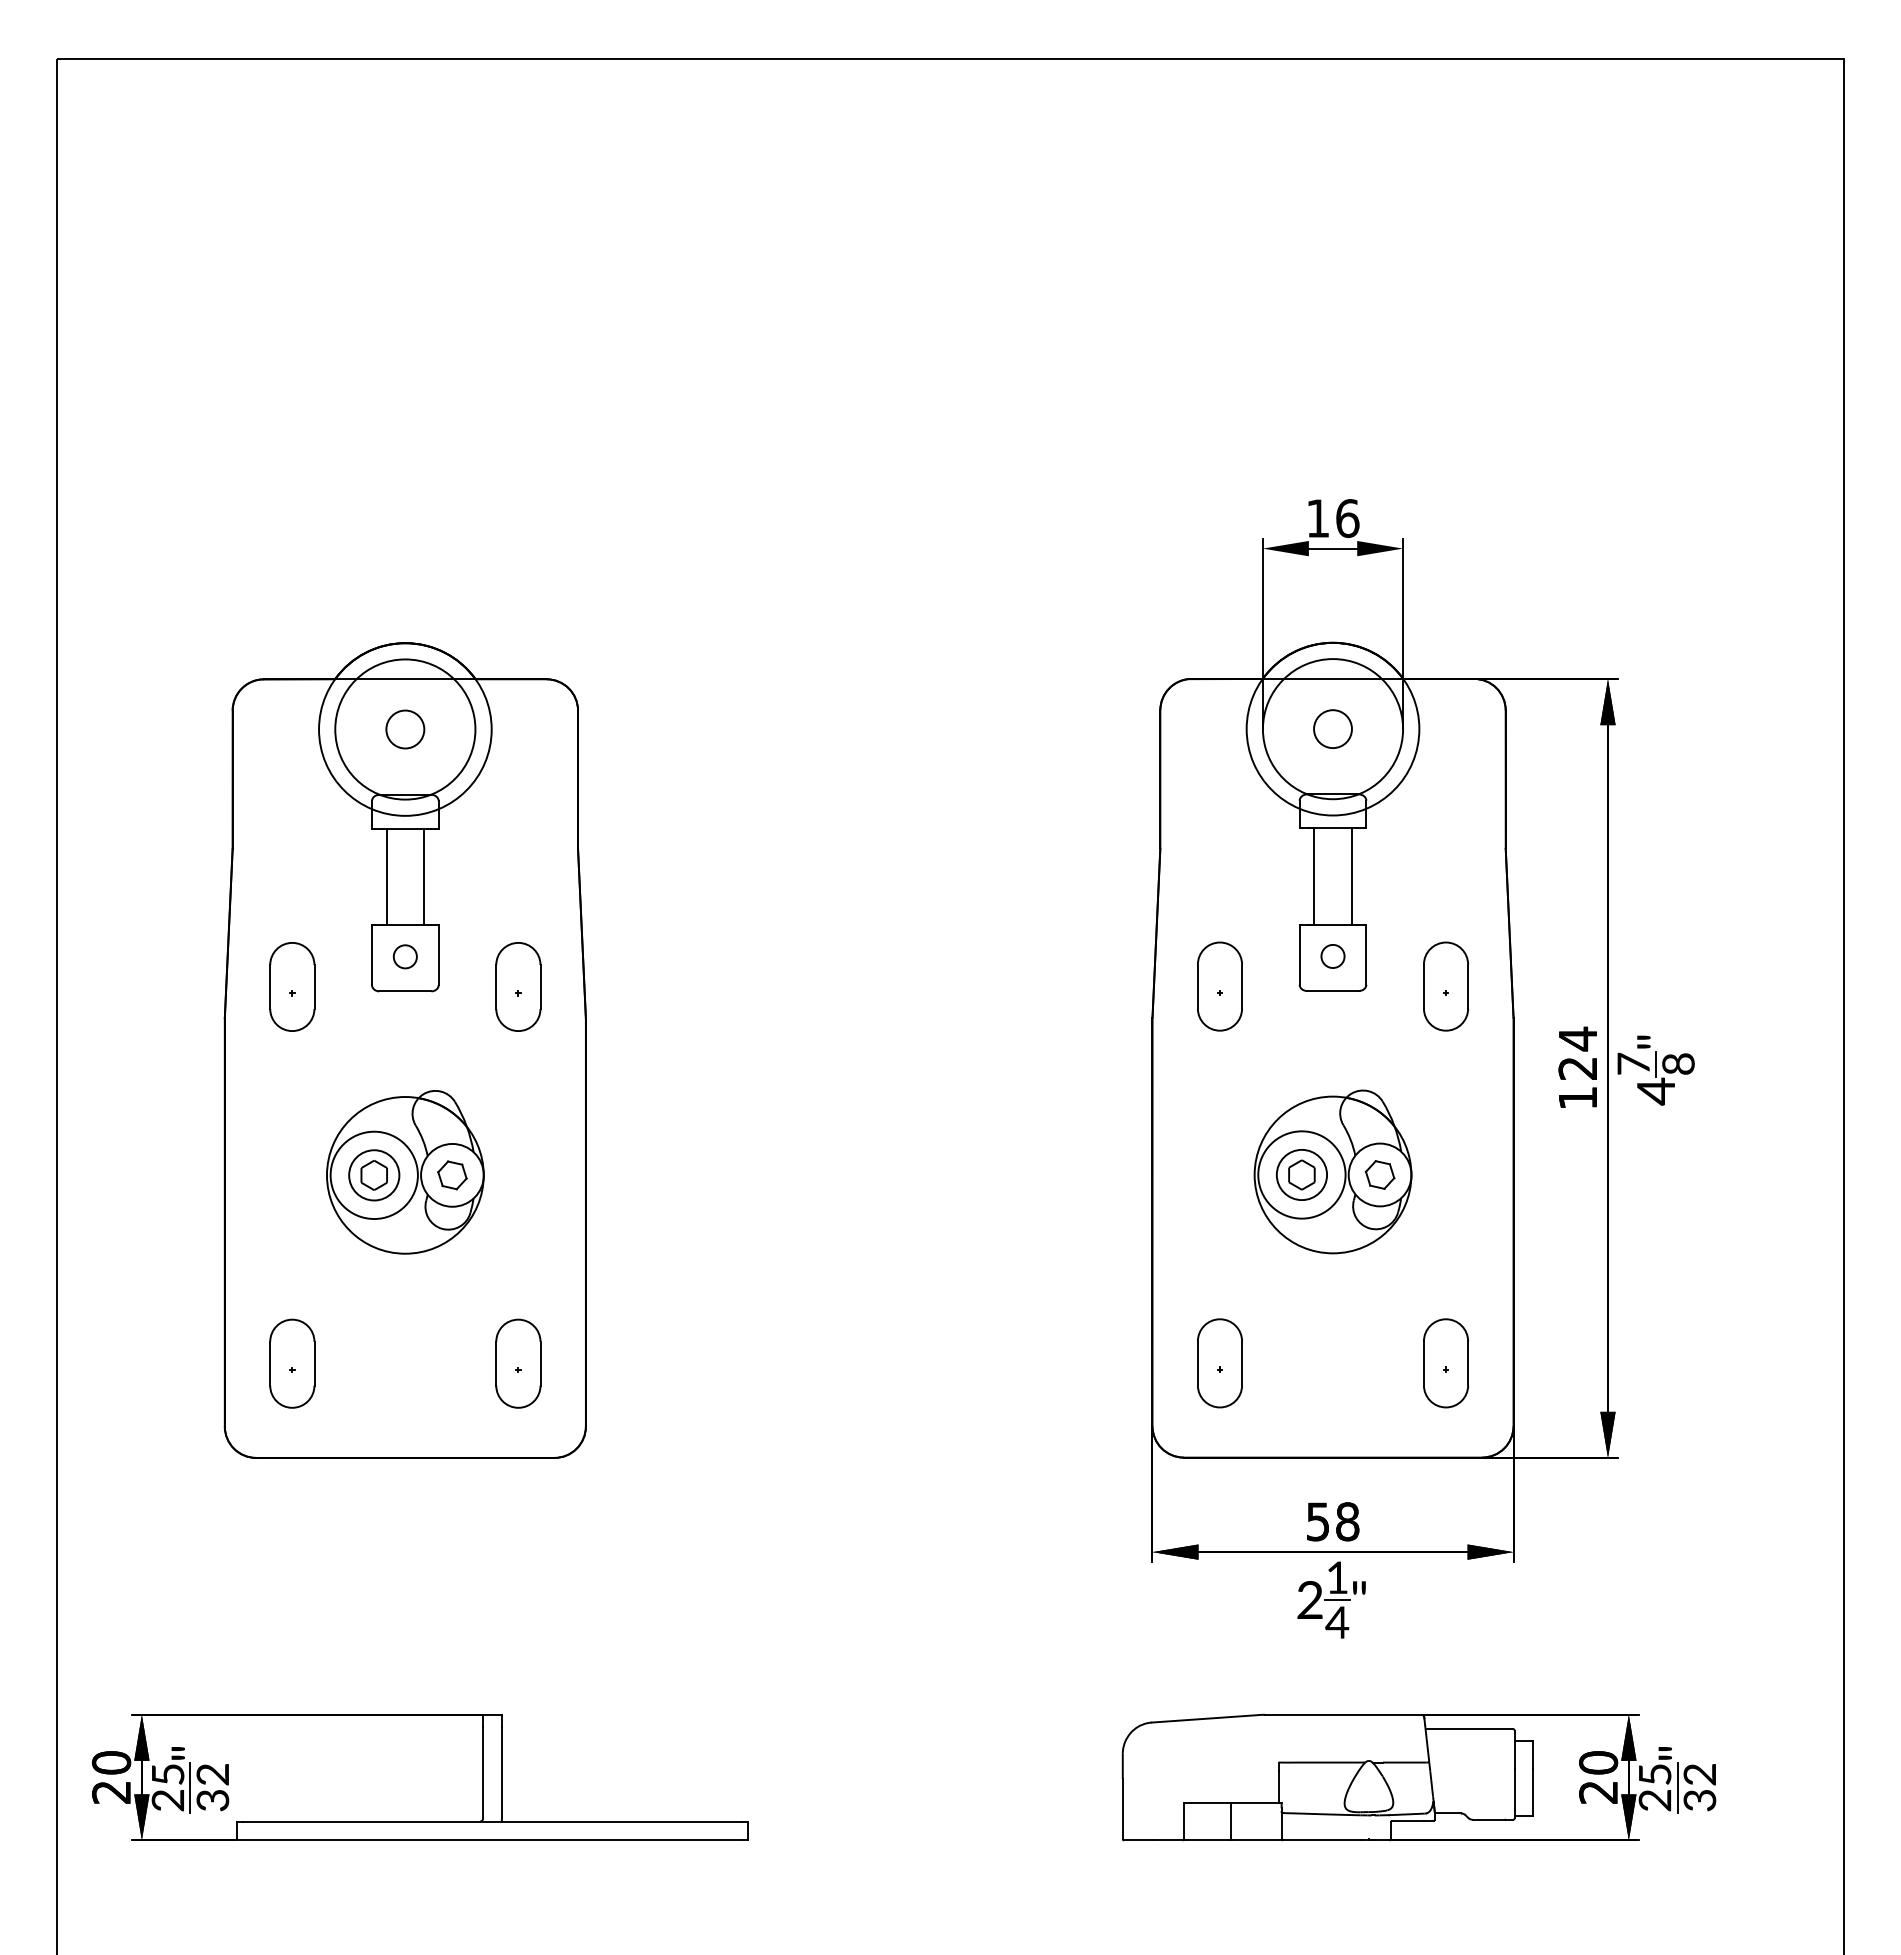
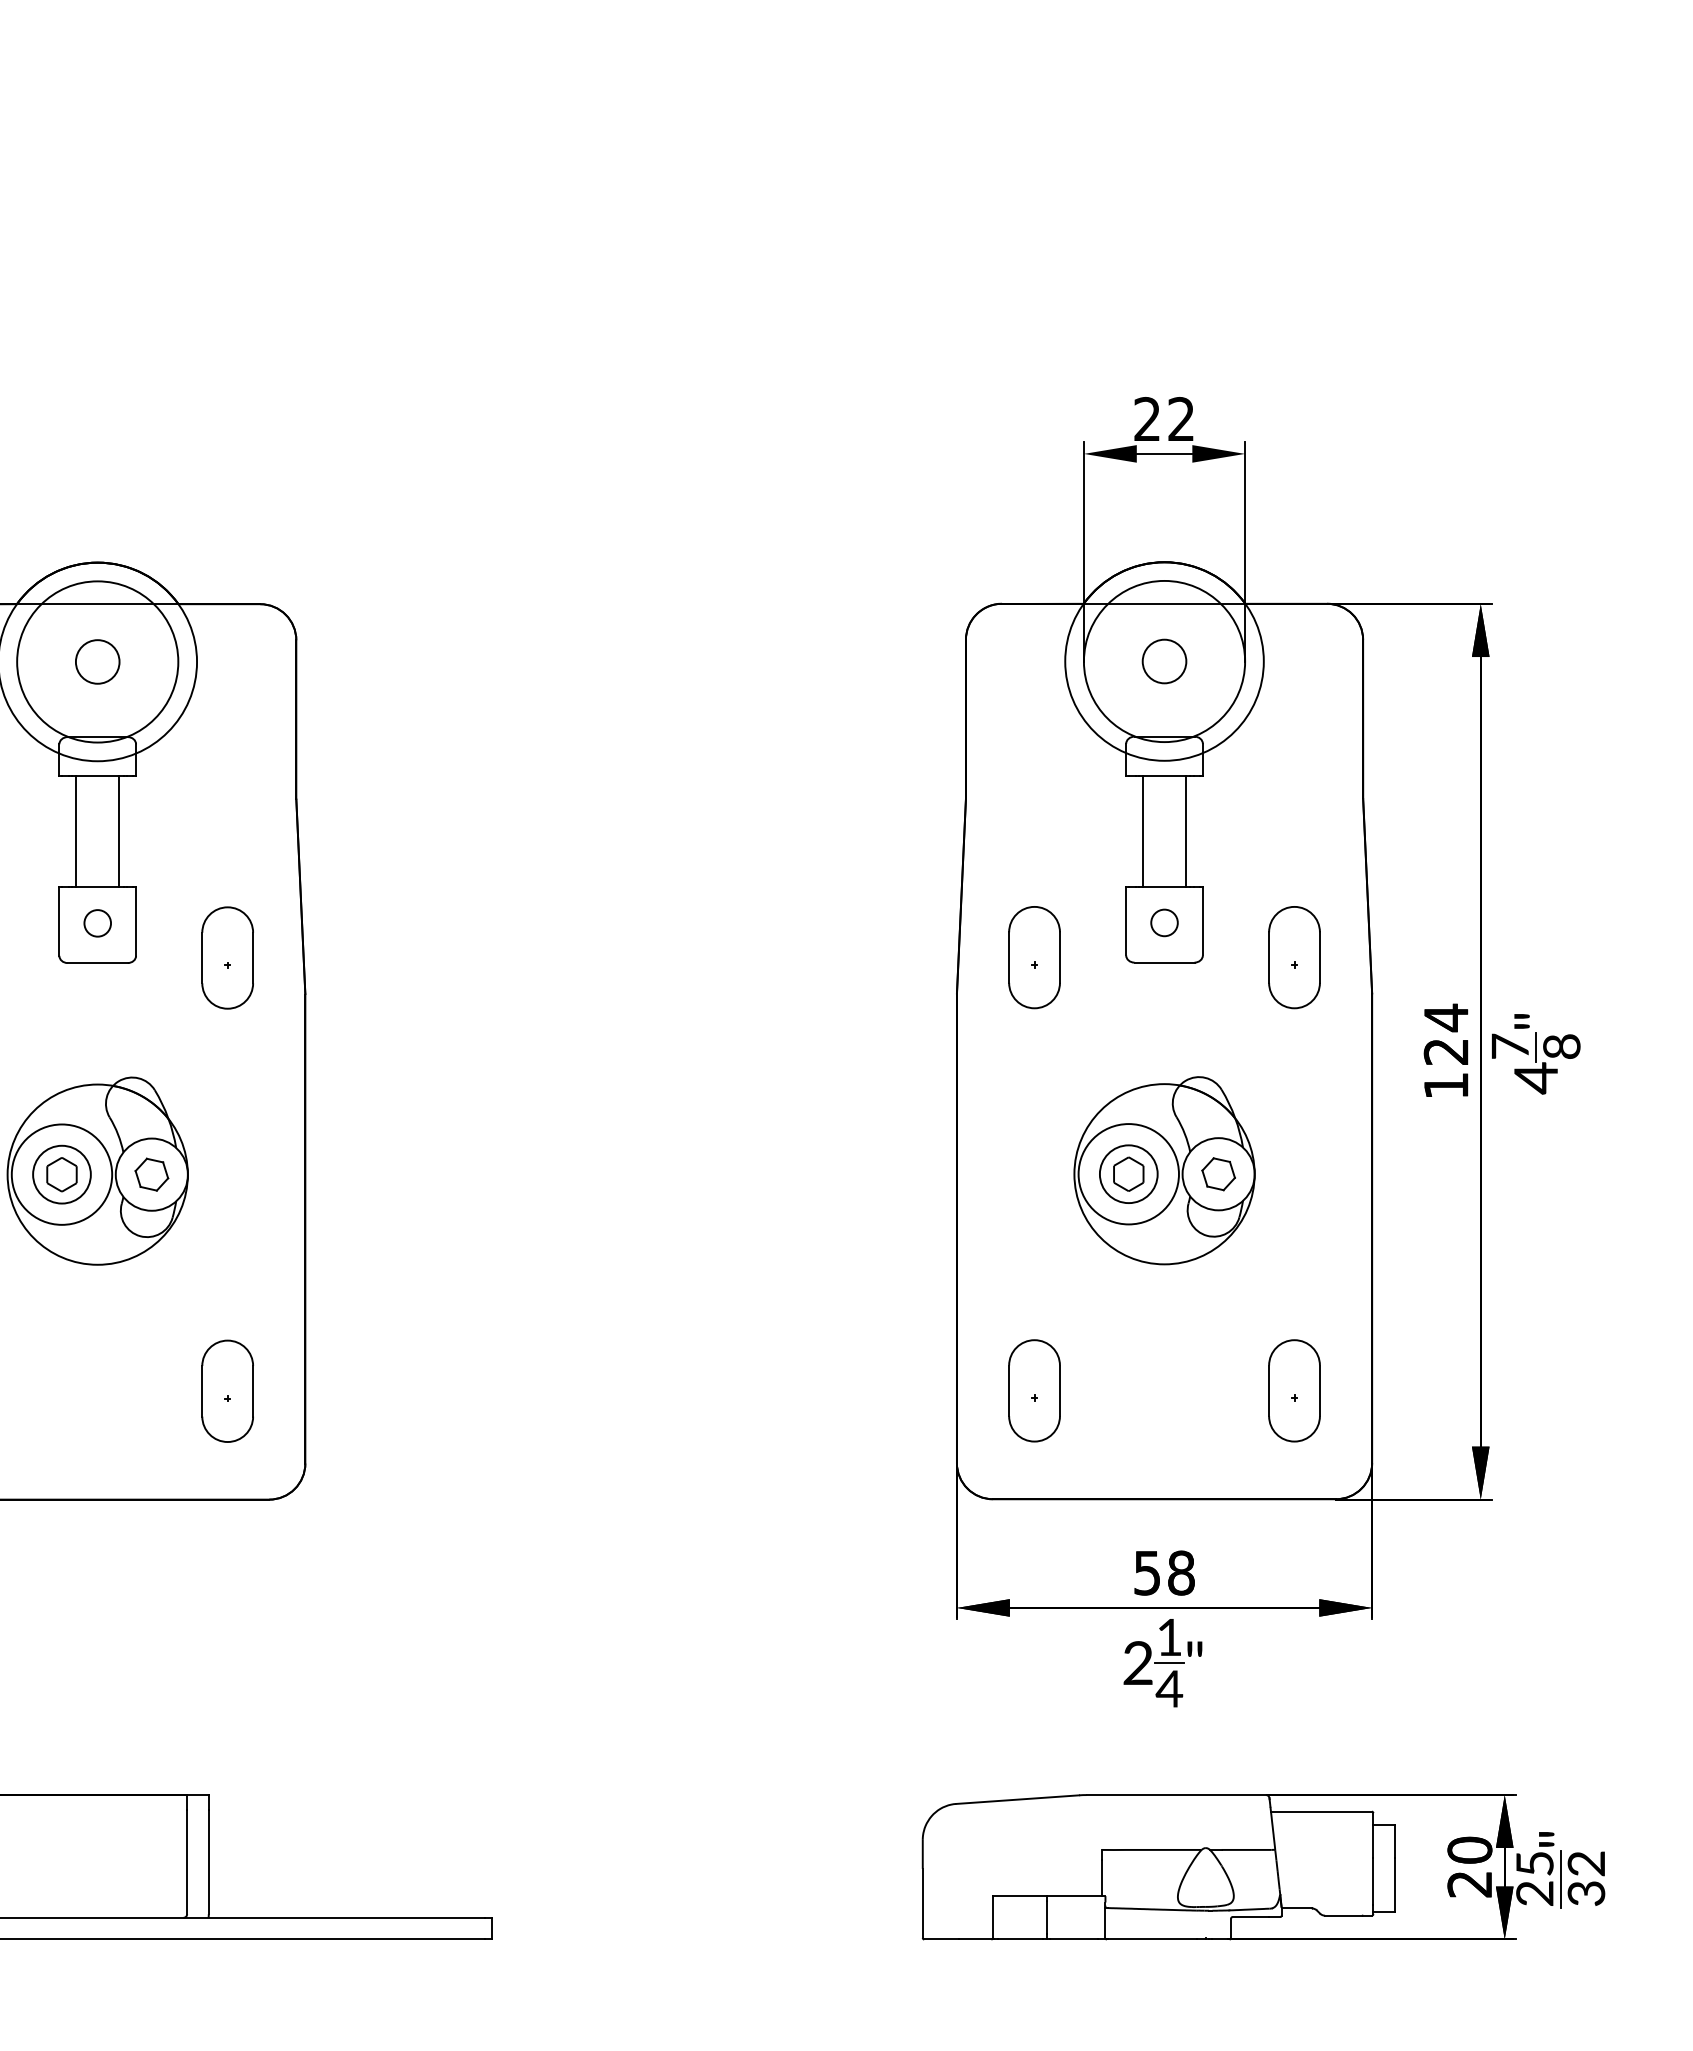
text: (1332, 518) -> (1163, 419), 16 -> 22

